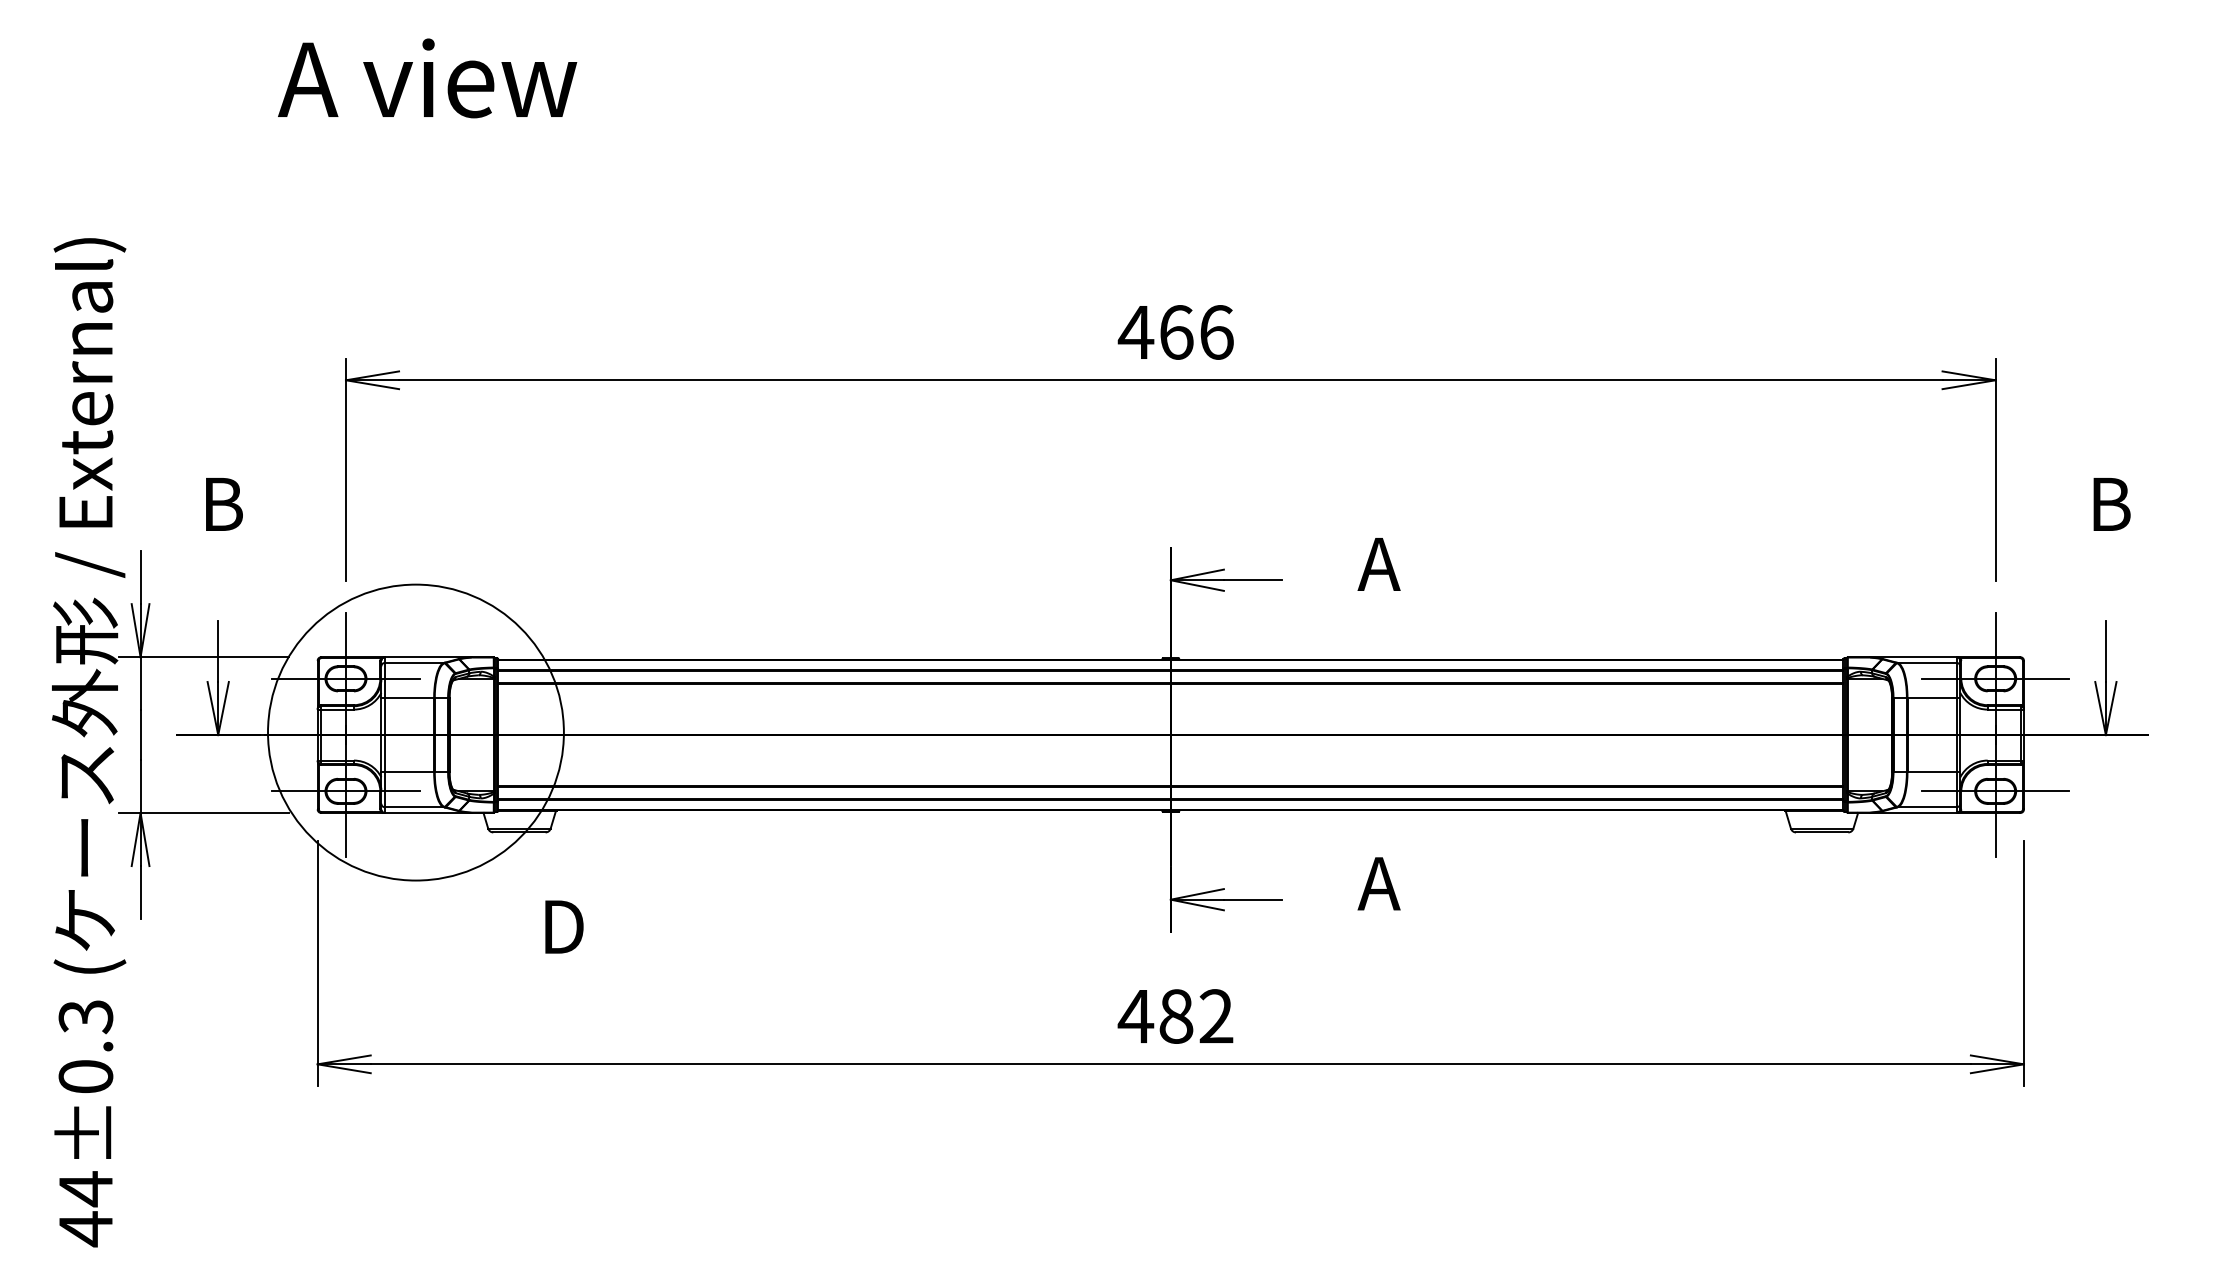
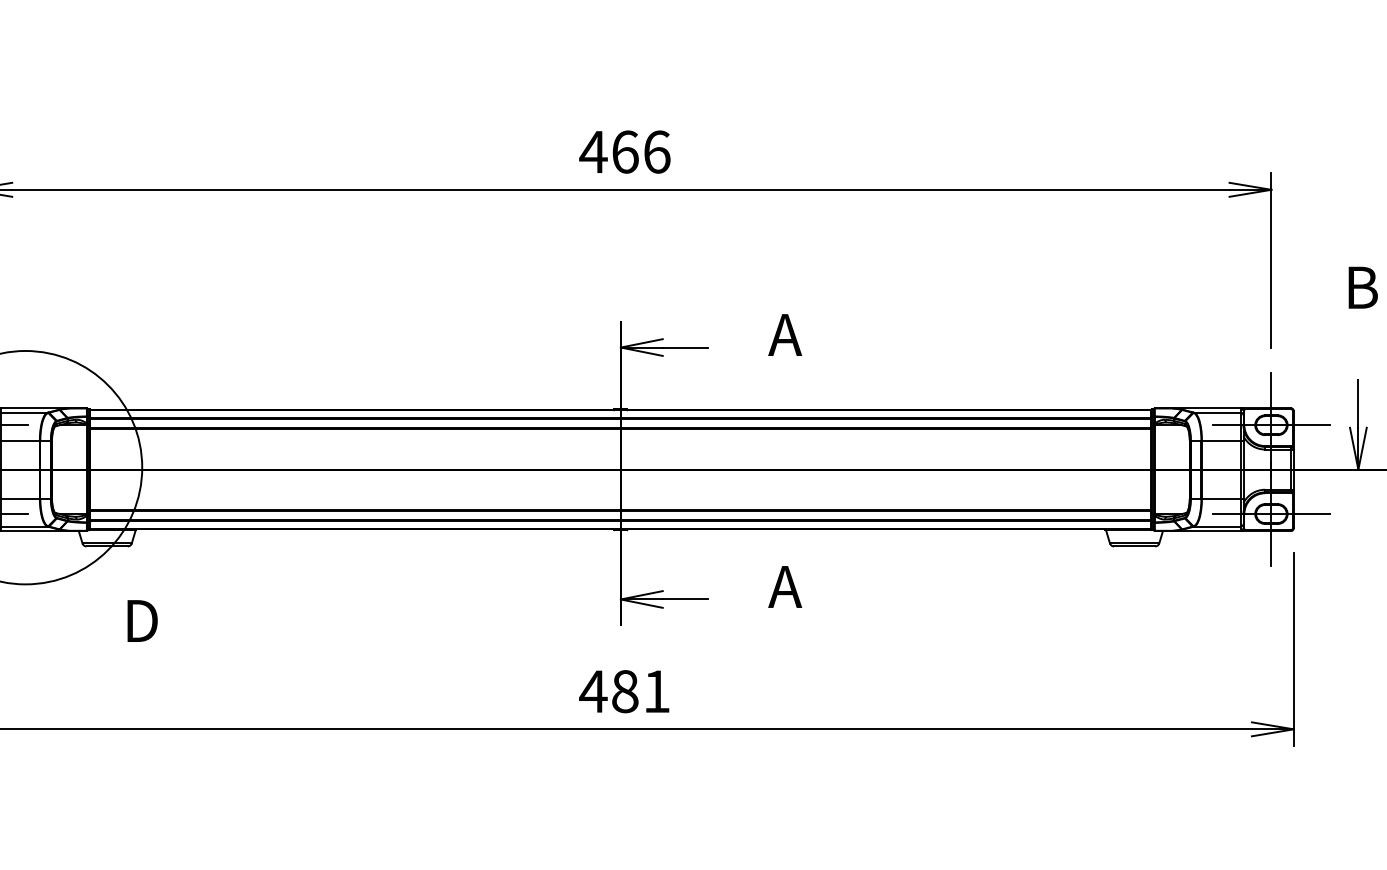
text: (1216, 1016) -> (656, 691), 482 -> 481

